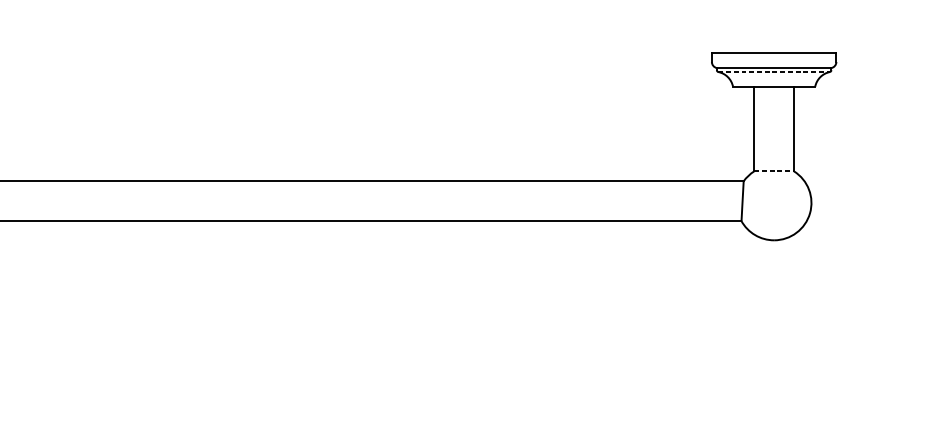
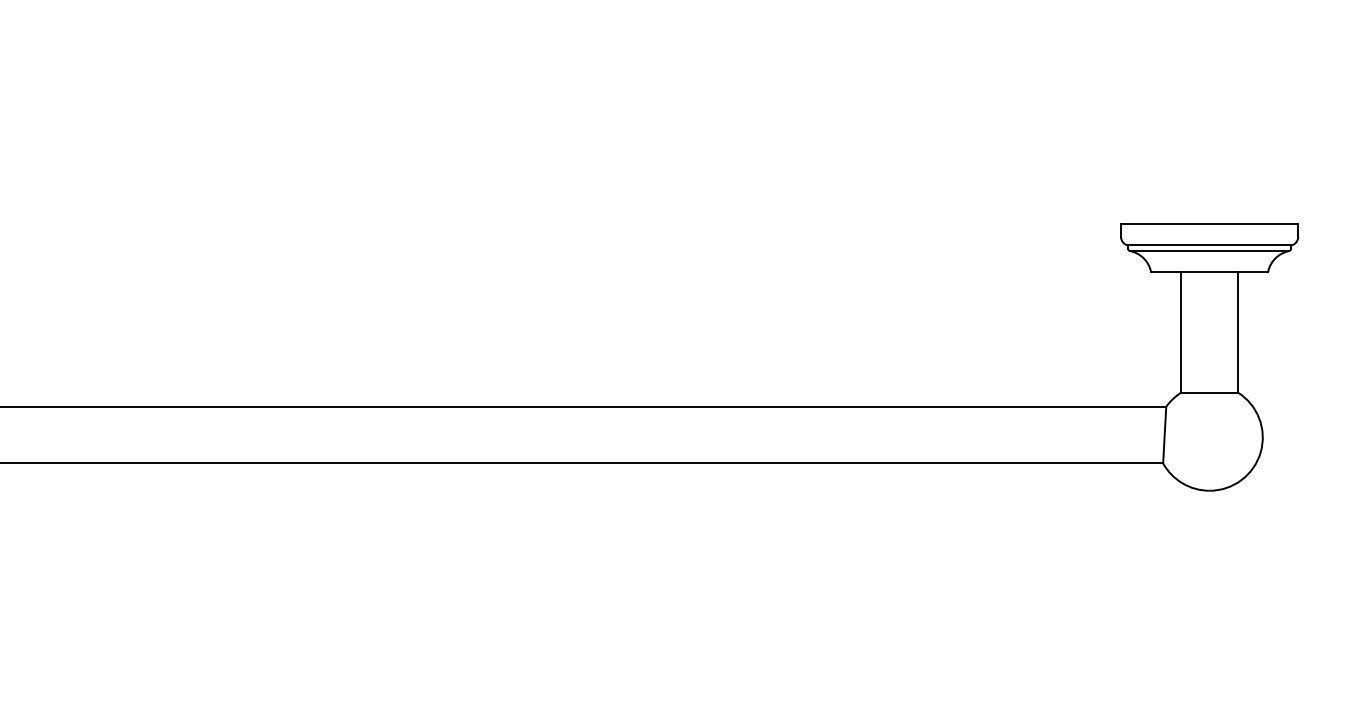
line: (774, 72) -> (1210, 251), dashed -> solid
line: (774, 171) -> (1210, 392), dashed -> solid

